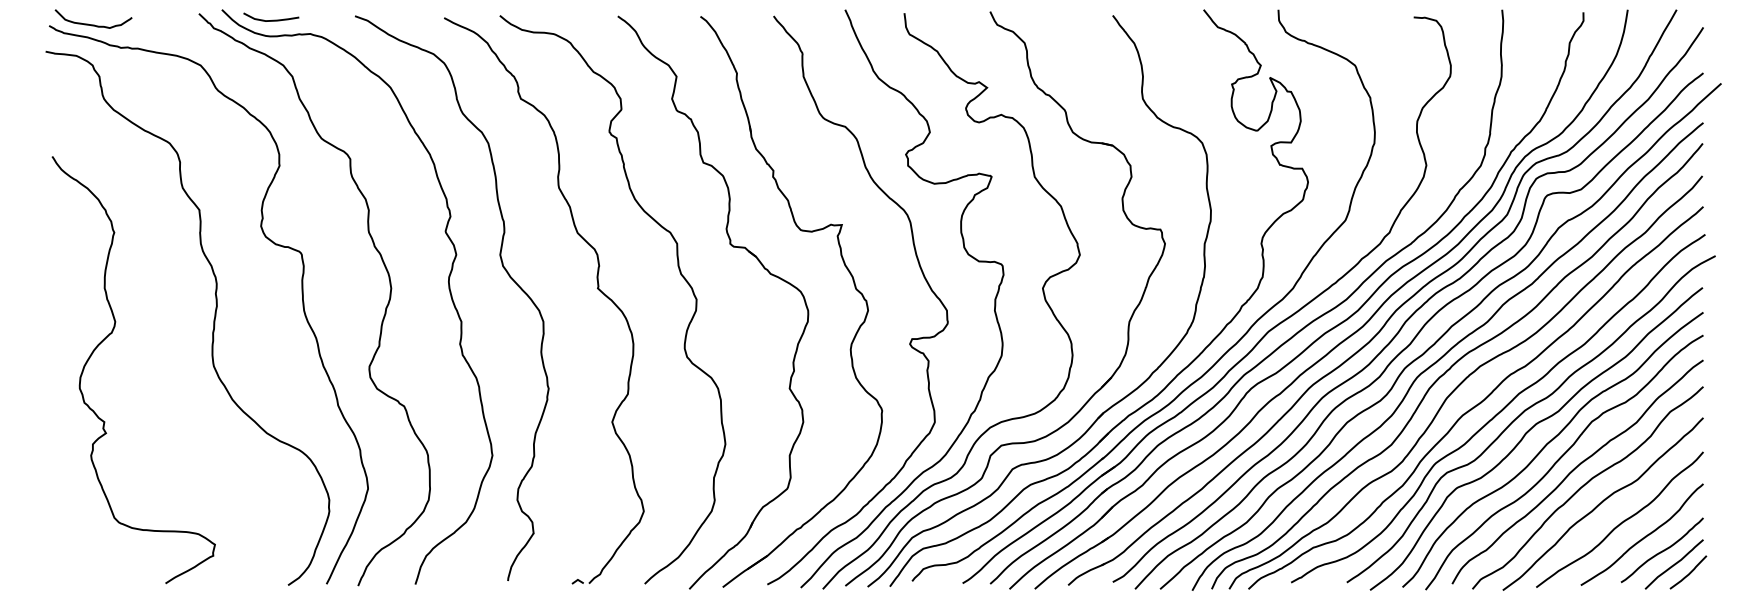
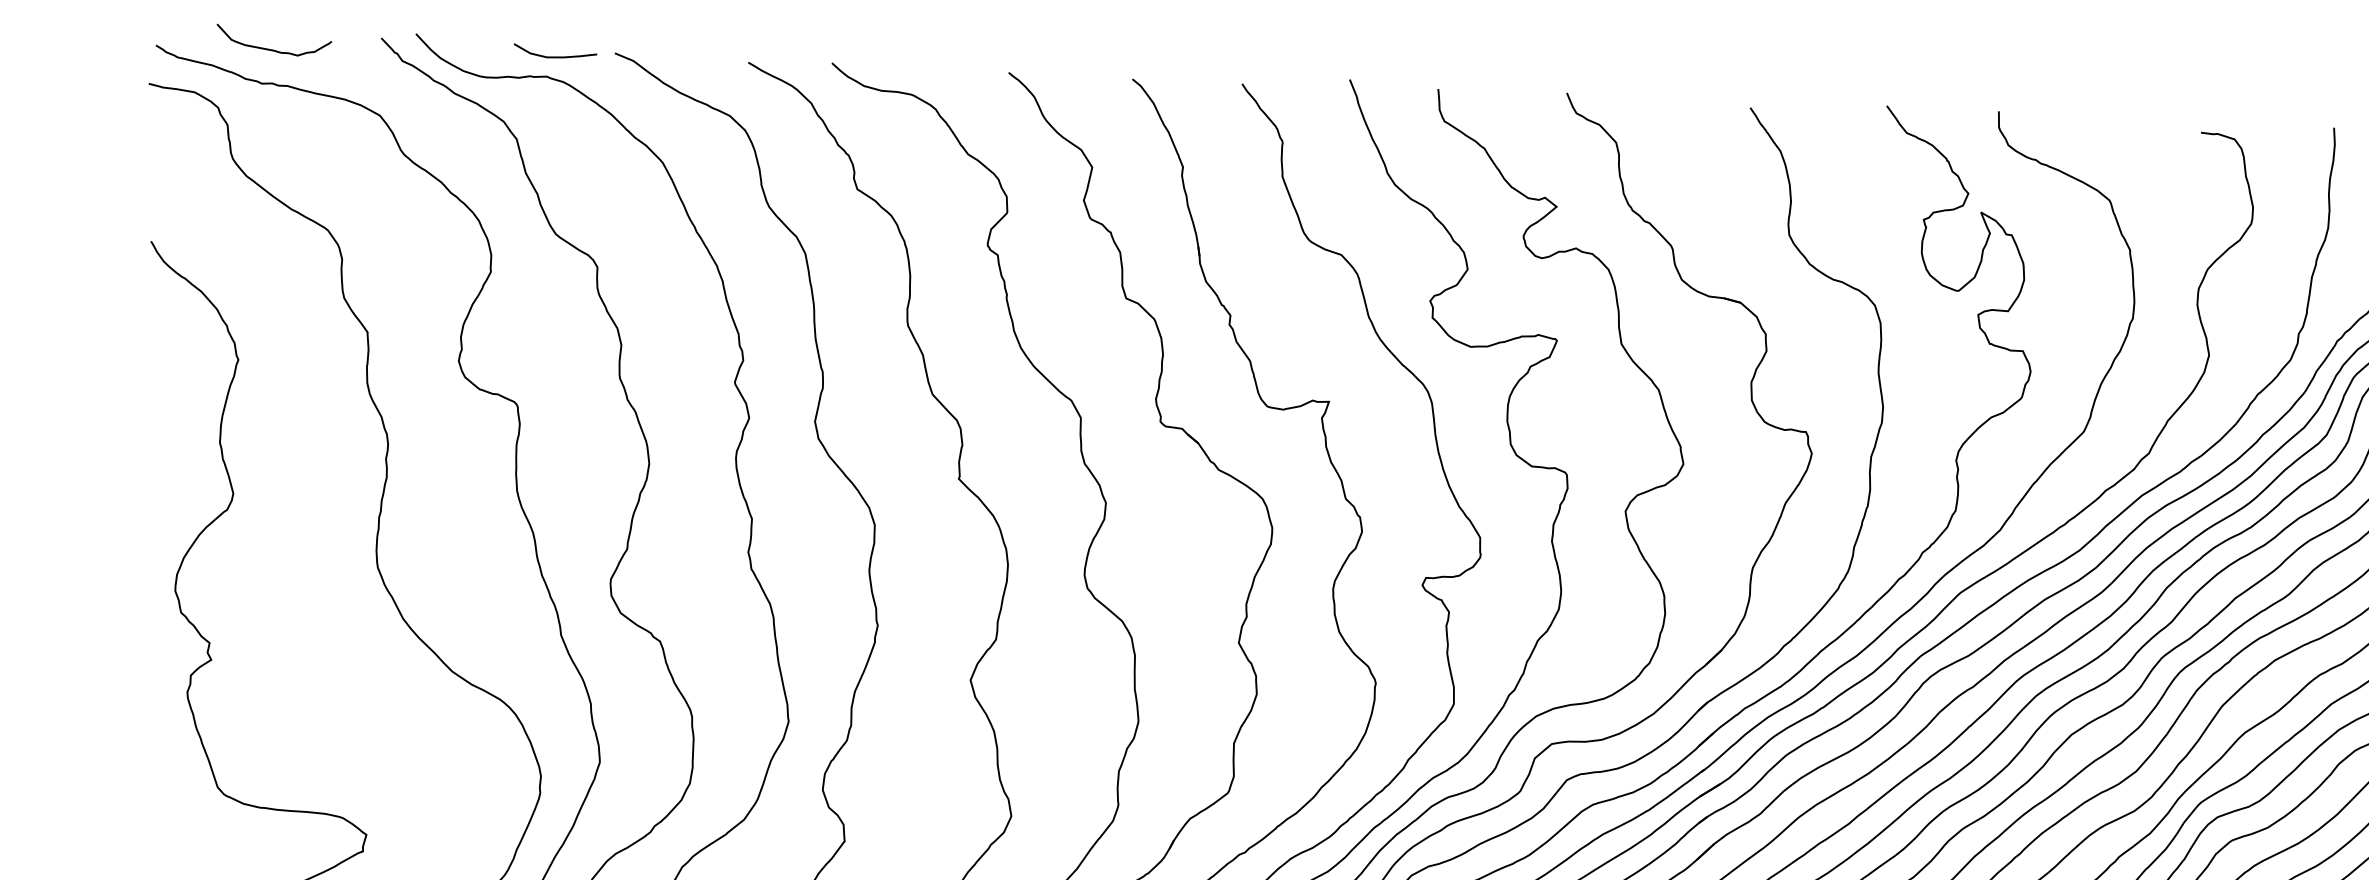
curve: (272, 19) -> (556, 55), moved
curve: (93, 24) -> (273, 49), moved

